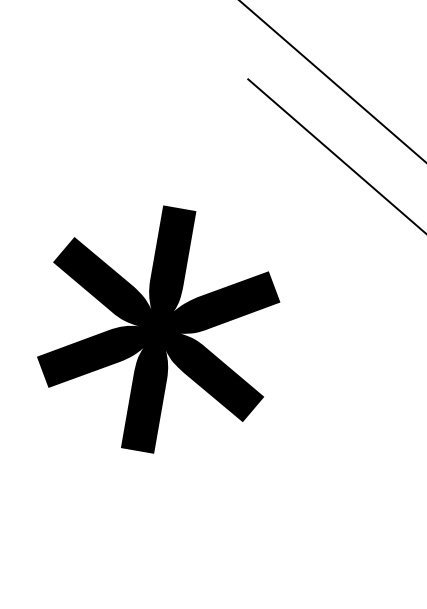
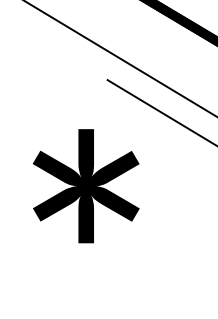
text: (156, 329) -> (85, 186), moved

